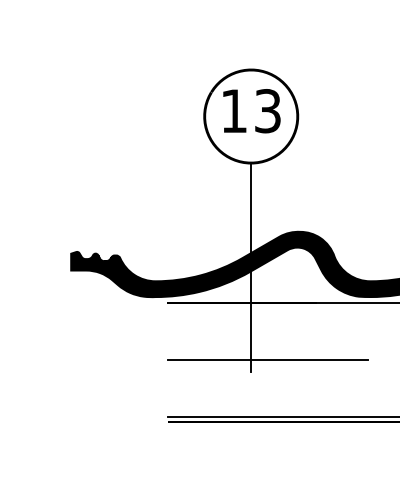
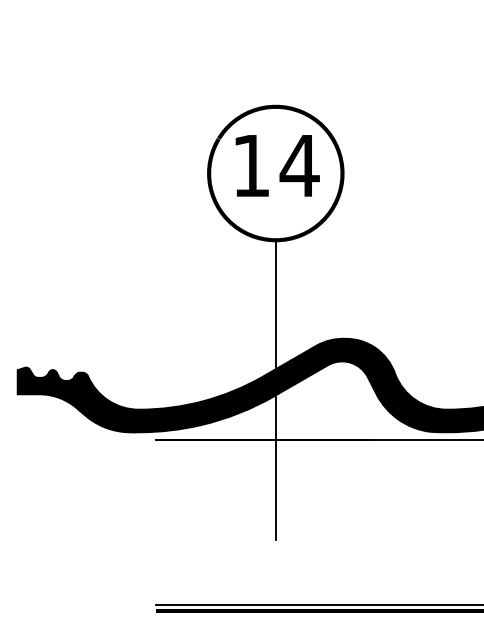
text: (267, 111) -> (299, 166), 13 -> 14
line: (267, 360) -> (299, 523), removed

